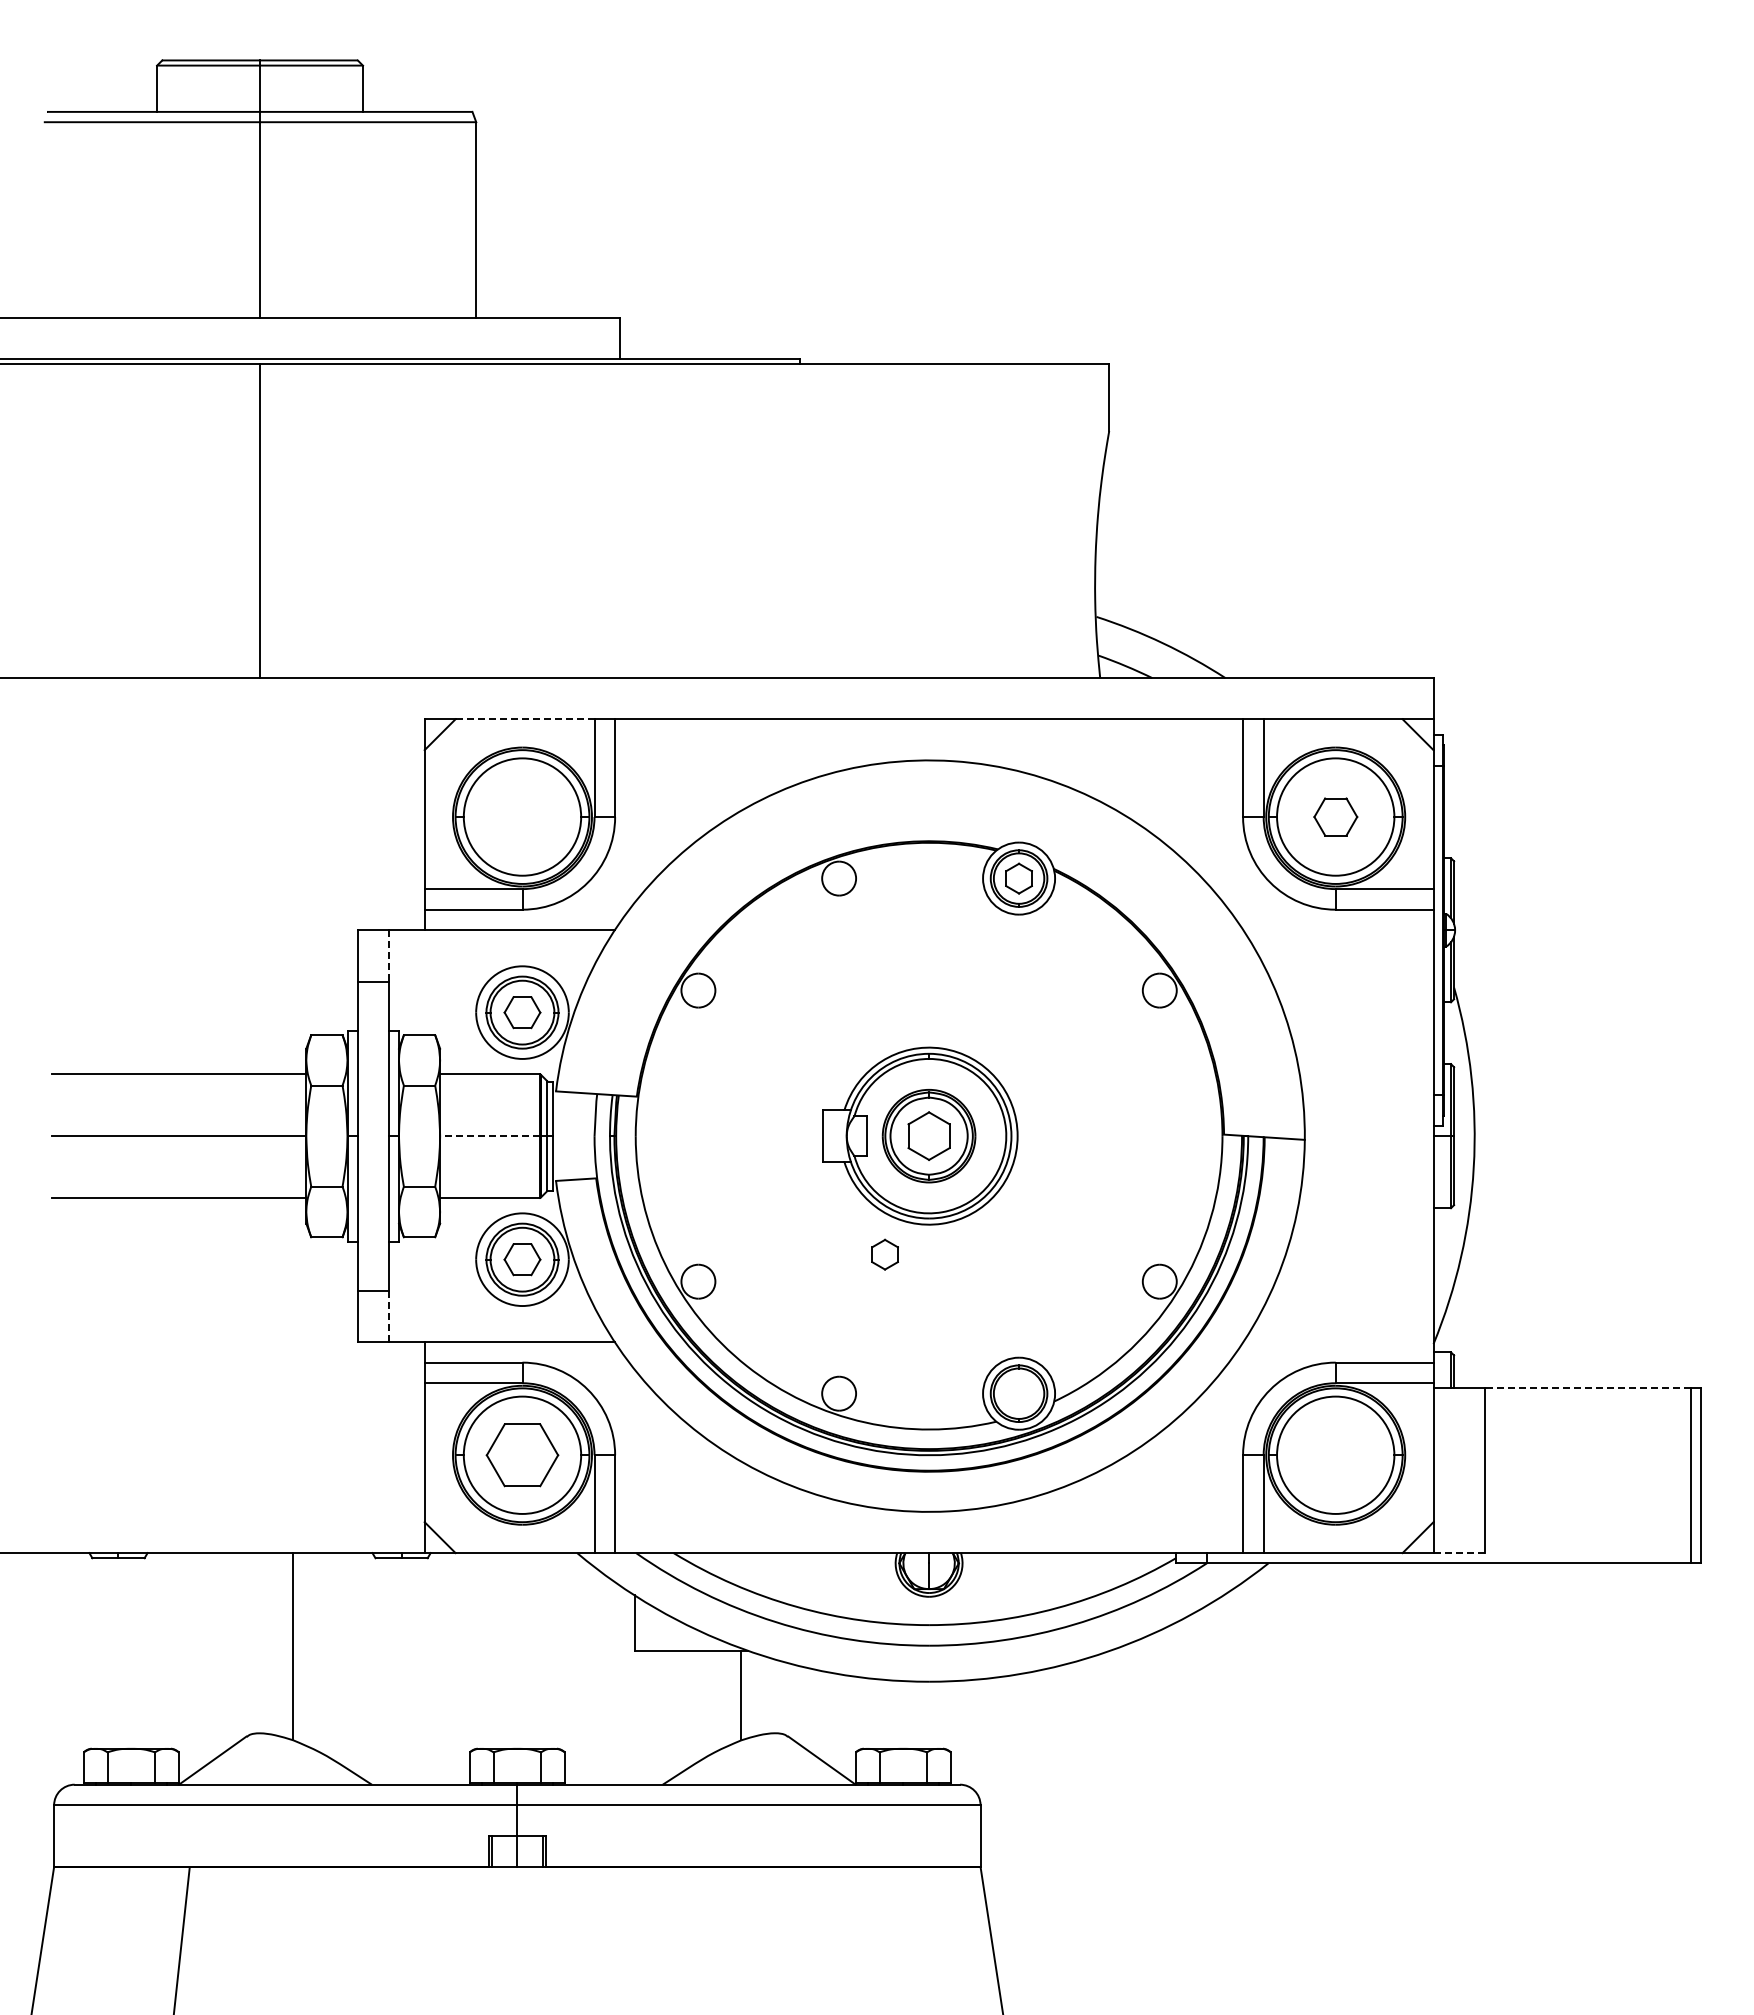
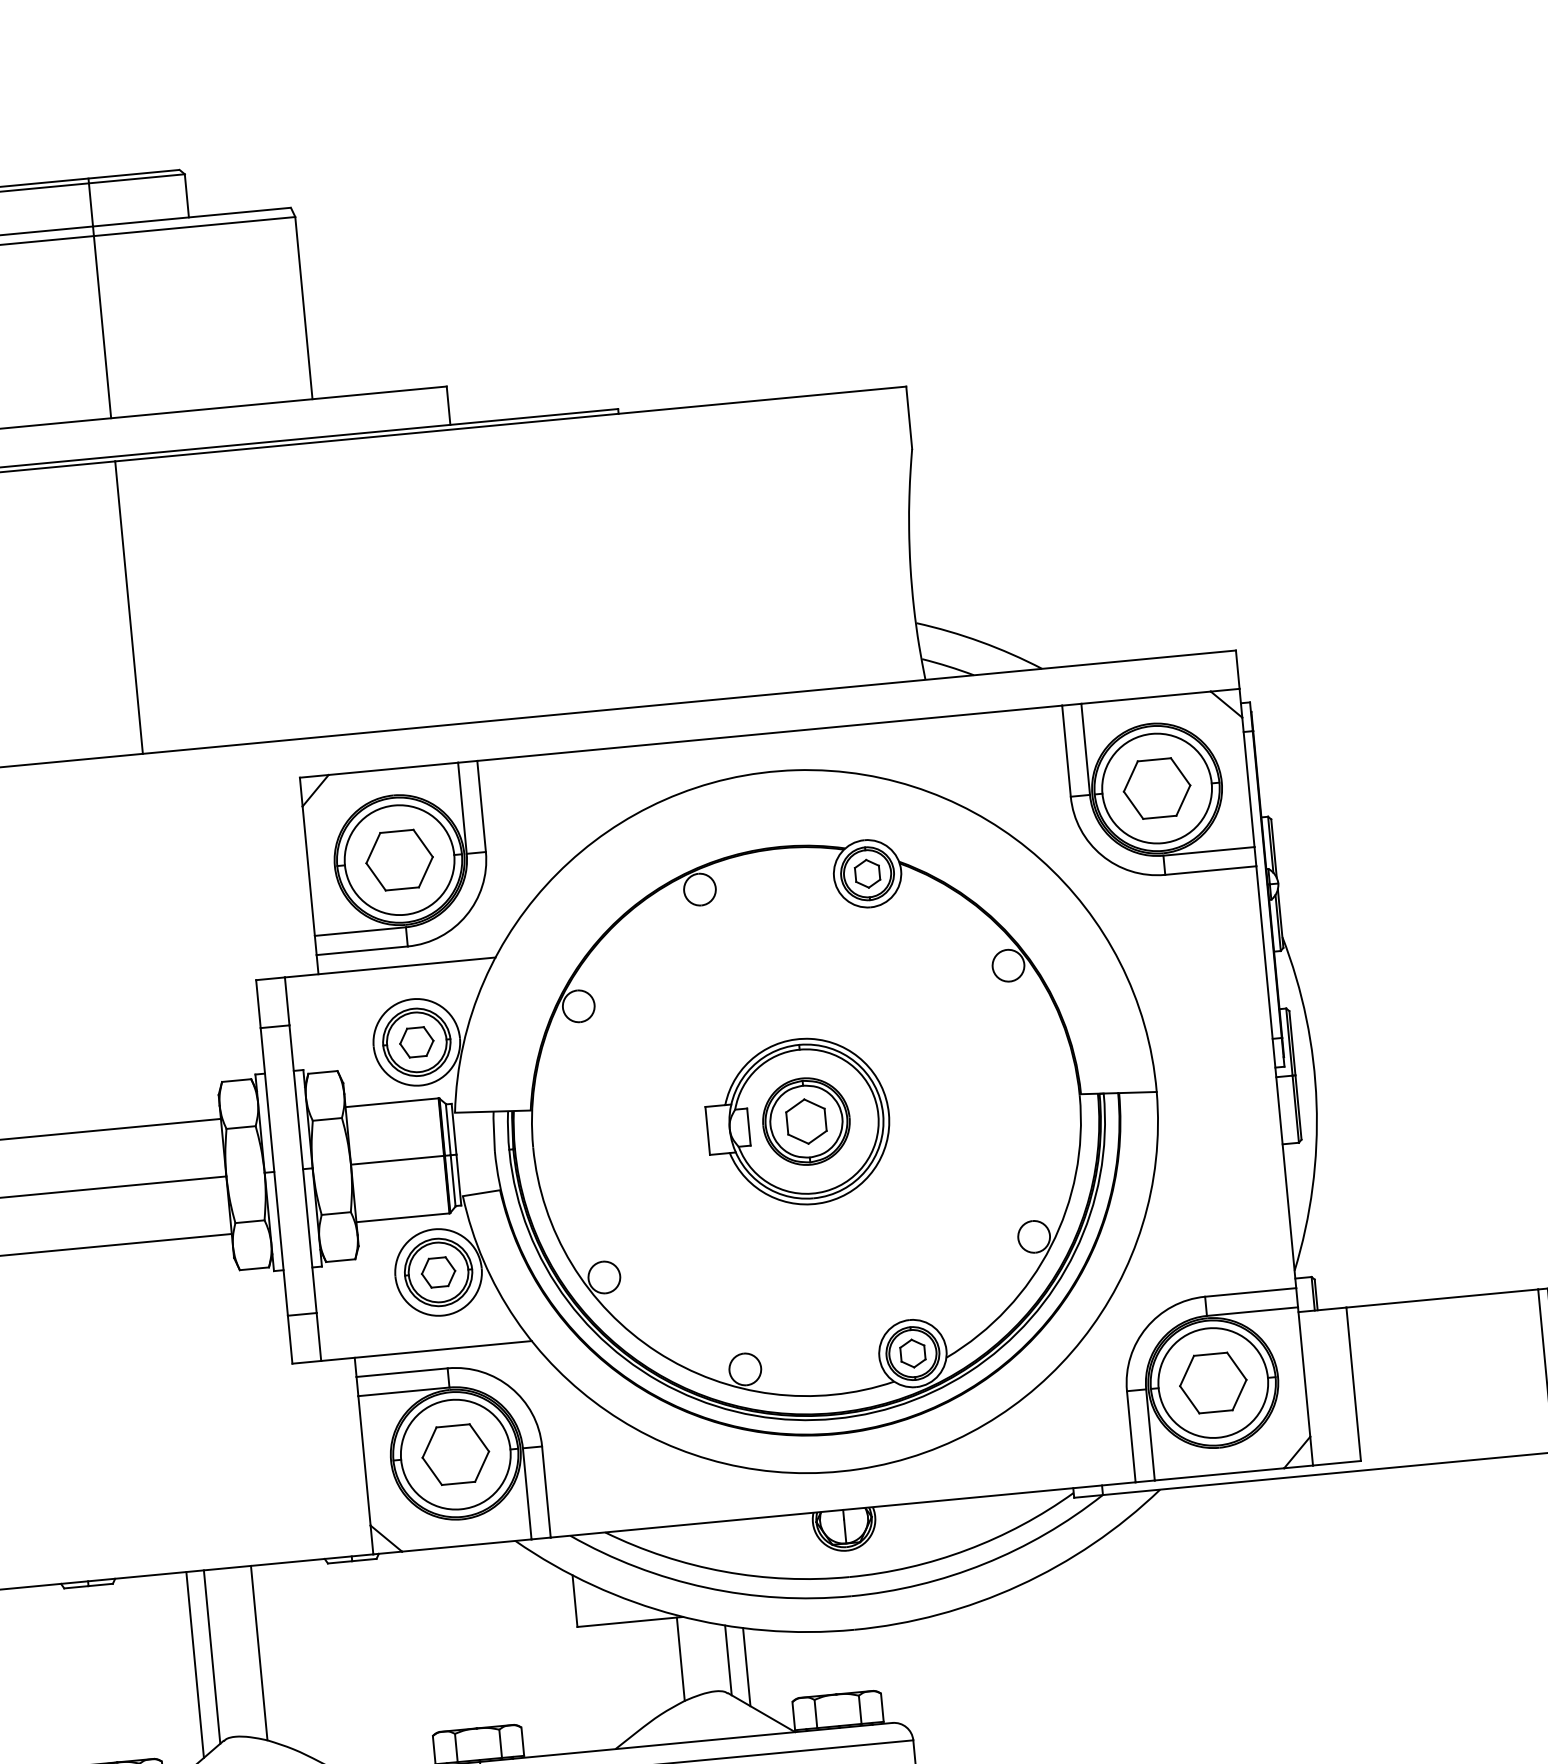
line: (525, 719) -> (393, 769), dashed -> solid
part: (522, 816) -> (399, 859), added
part: (1335, 816) -> (1156, 788), size x1.67
line: (388, 956) -> (287, 1001), dashed -> solid
line: (490, 1136) -> (397, 1160), dashed -> solid
part: (884, 1254) -> (912, 1353), moved
line: (388, 1316) -> (318, 1337), dashed -> solid
line: (1587, 1388) -> (1441, 1298), dashed -> solid
part: (1335, 1455) -> (1213, 1383), added
line: (1459, 1553) -> (1337, 1463), dashed -> solid
line: (242, 1646) -> (211, 1657), added
line: (223, 1652) -> (194, 1664), added
line: (791, 1701) -> (728, 1660), added
line: (810, 1710) -> (746, 1667), added

